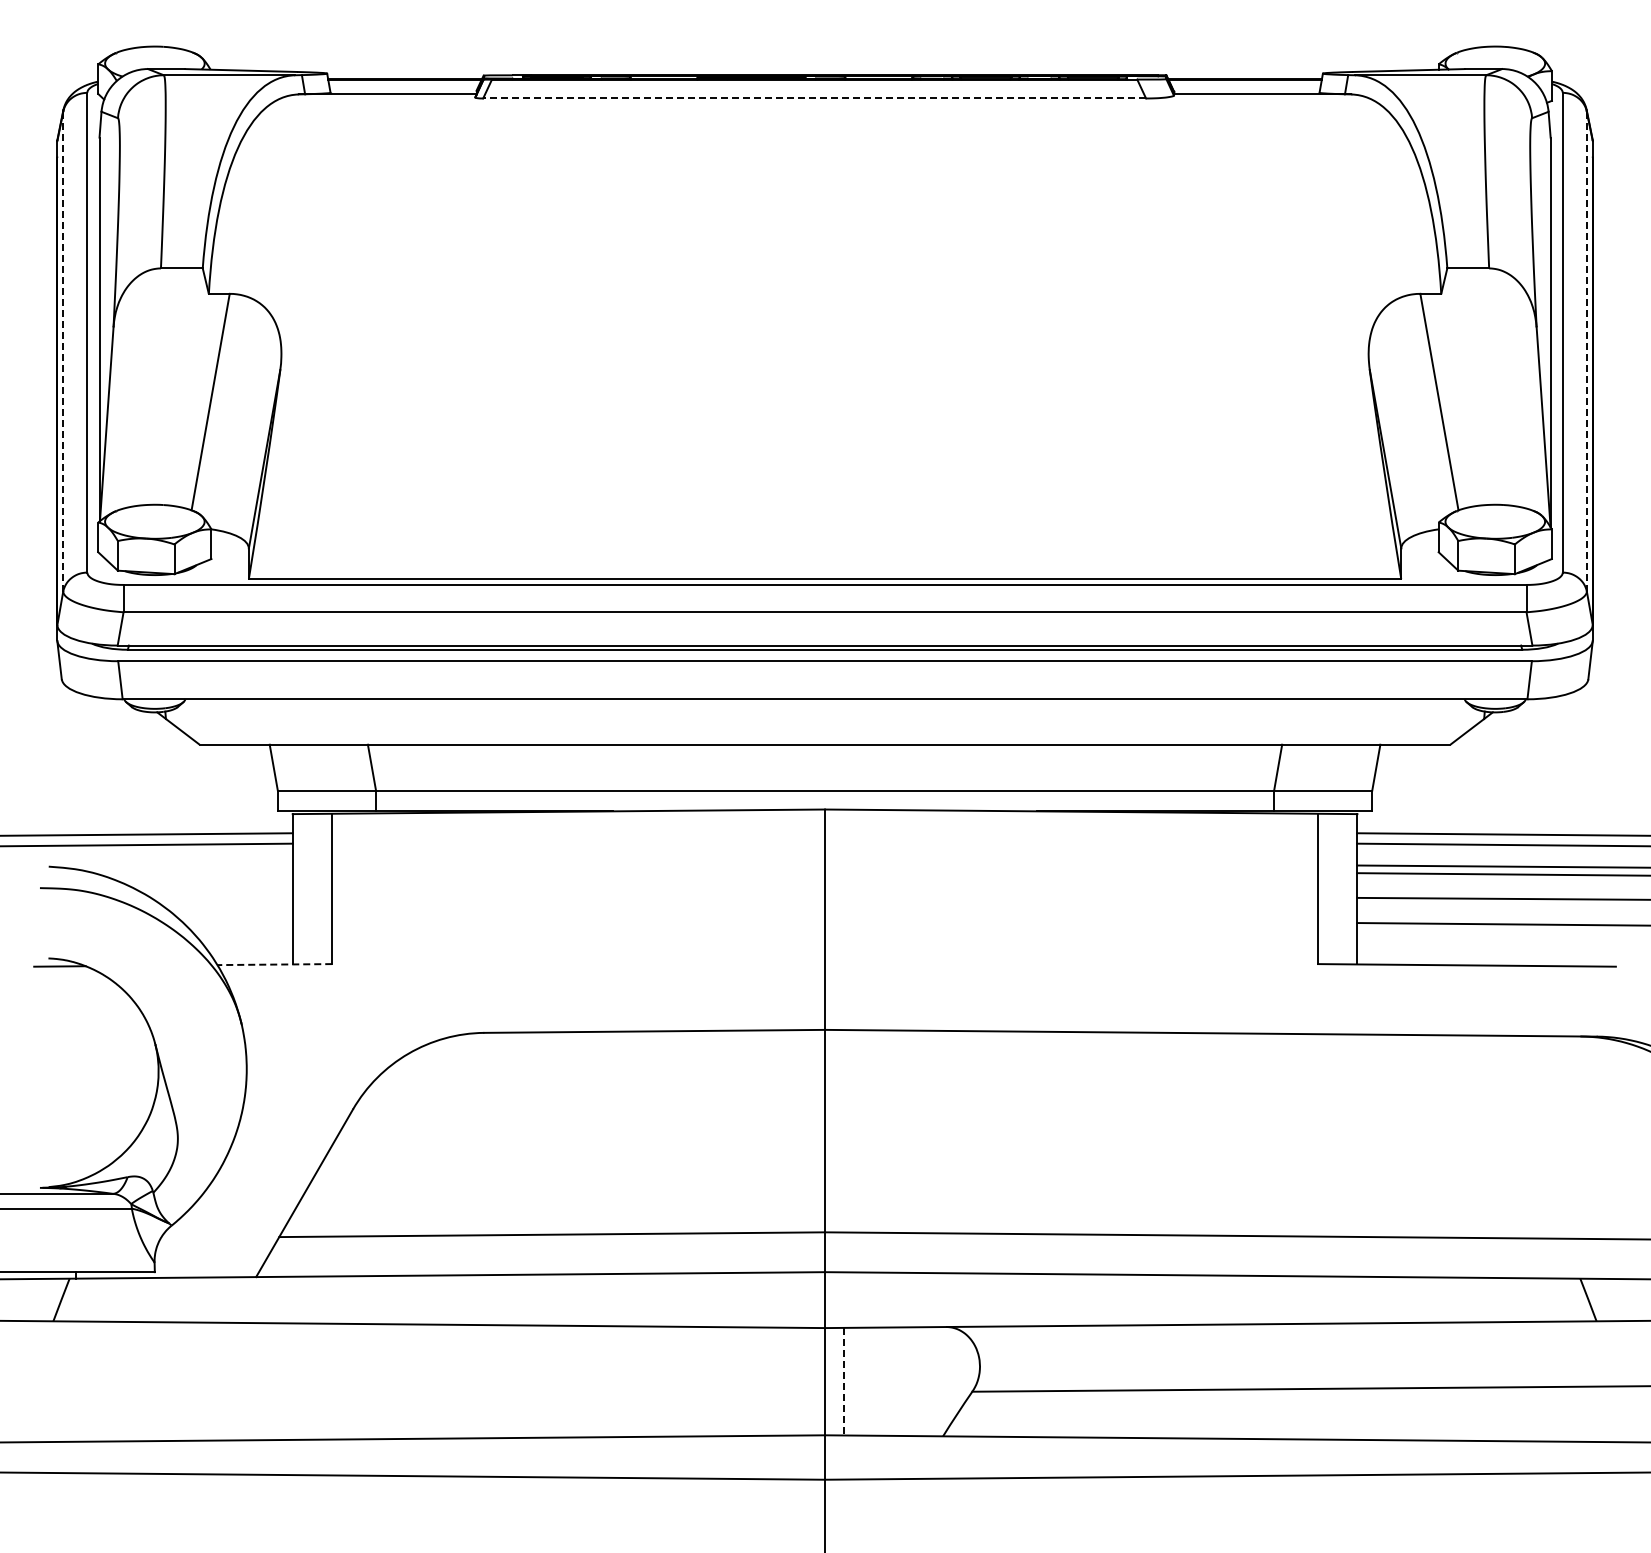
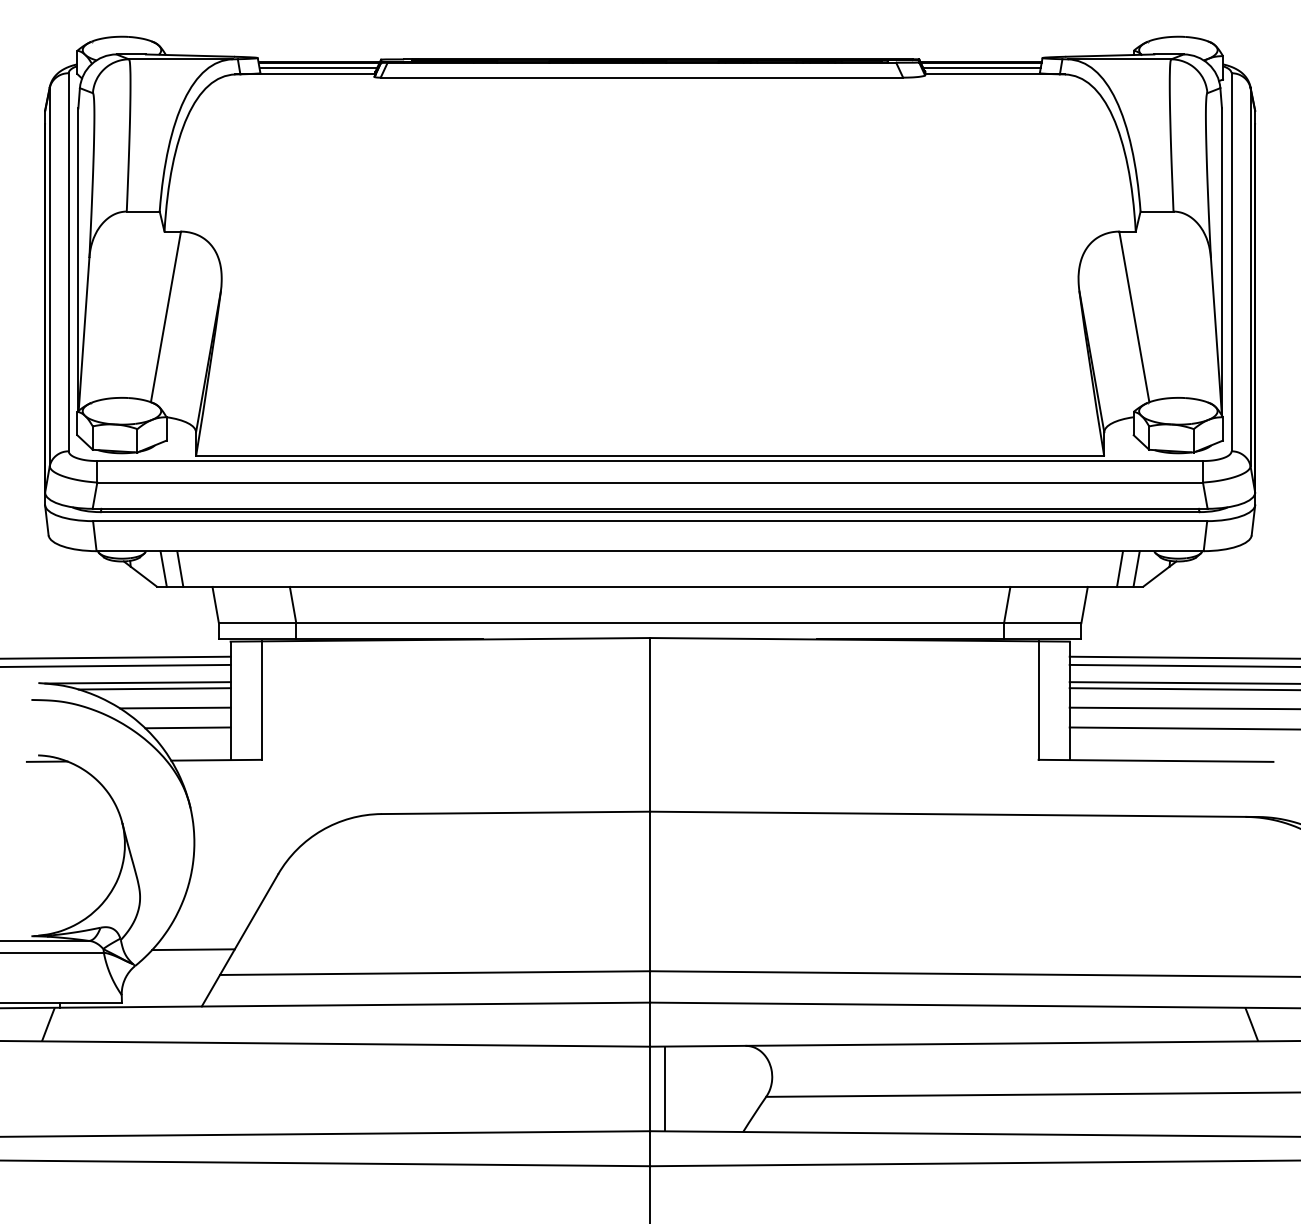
line: (403, 86) -> (317, 68), added
line: (1245, 86) -> (981, 68), added
line: (814, 98) -> (641, 77), dashed -> solid
line: (63, 351) -> (49, 277), dashed -> solid
line: (1586, 351) -> (1250, 277), dashed -> solid
line: (207, 721) -> (163, 568), added
line: (228, 721) -> (180, 568), added
line: (1421, 721) -> (1120, 568), added
line: (1442, 721) -> (1136, 568), added
line: (174, 866) -> (137, 682), added
line: (196, 873) -> (154, 688), added
line: (222, 897) -> (175, 707), added
line: (238, 923) -> (187, 727), added
line: (274, 964) -> (216, 760), dashed -> solid
line: (245, 1204) -> (193, 949), added
line: (844, 1381) -> (665, 1088), dashed -> solid

